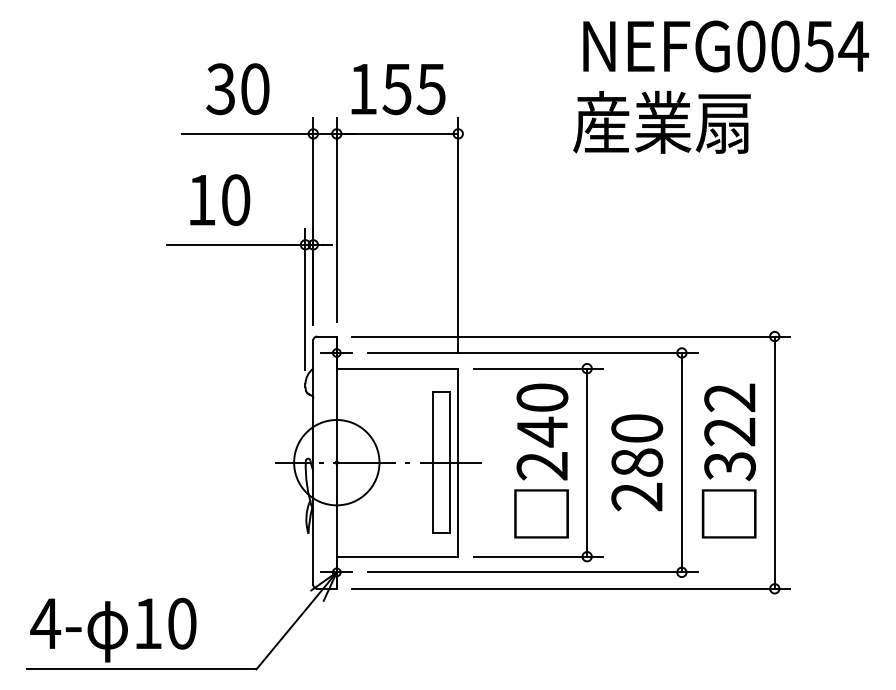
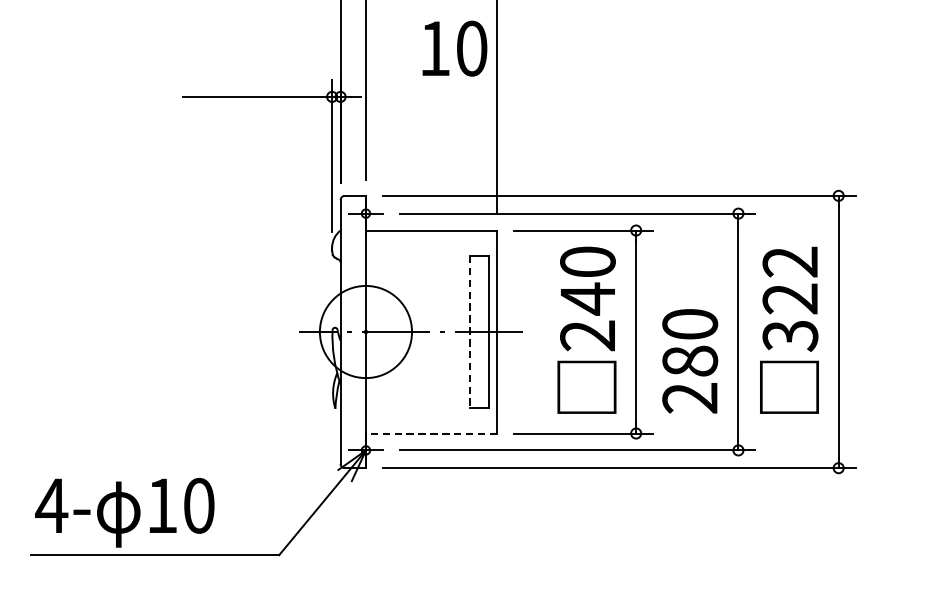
text: (220, 199) -> (455, 47), moved
line: (433, 462) -> (470, 331), solid -> dashed
text: (637, 462) -> (690, 360), moved
line: (397, 556) -> (431, 433), solid -> dashed

